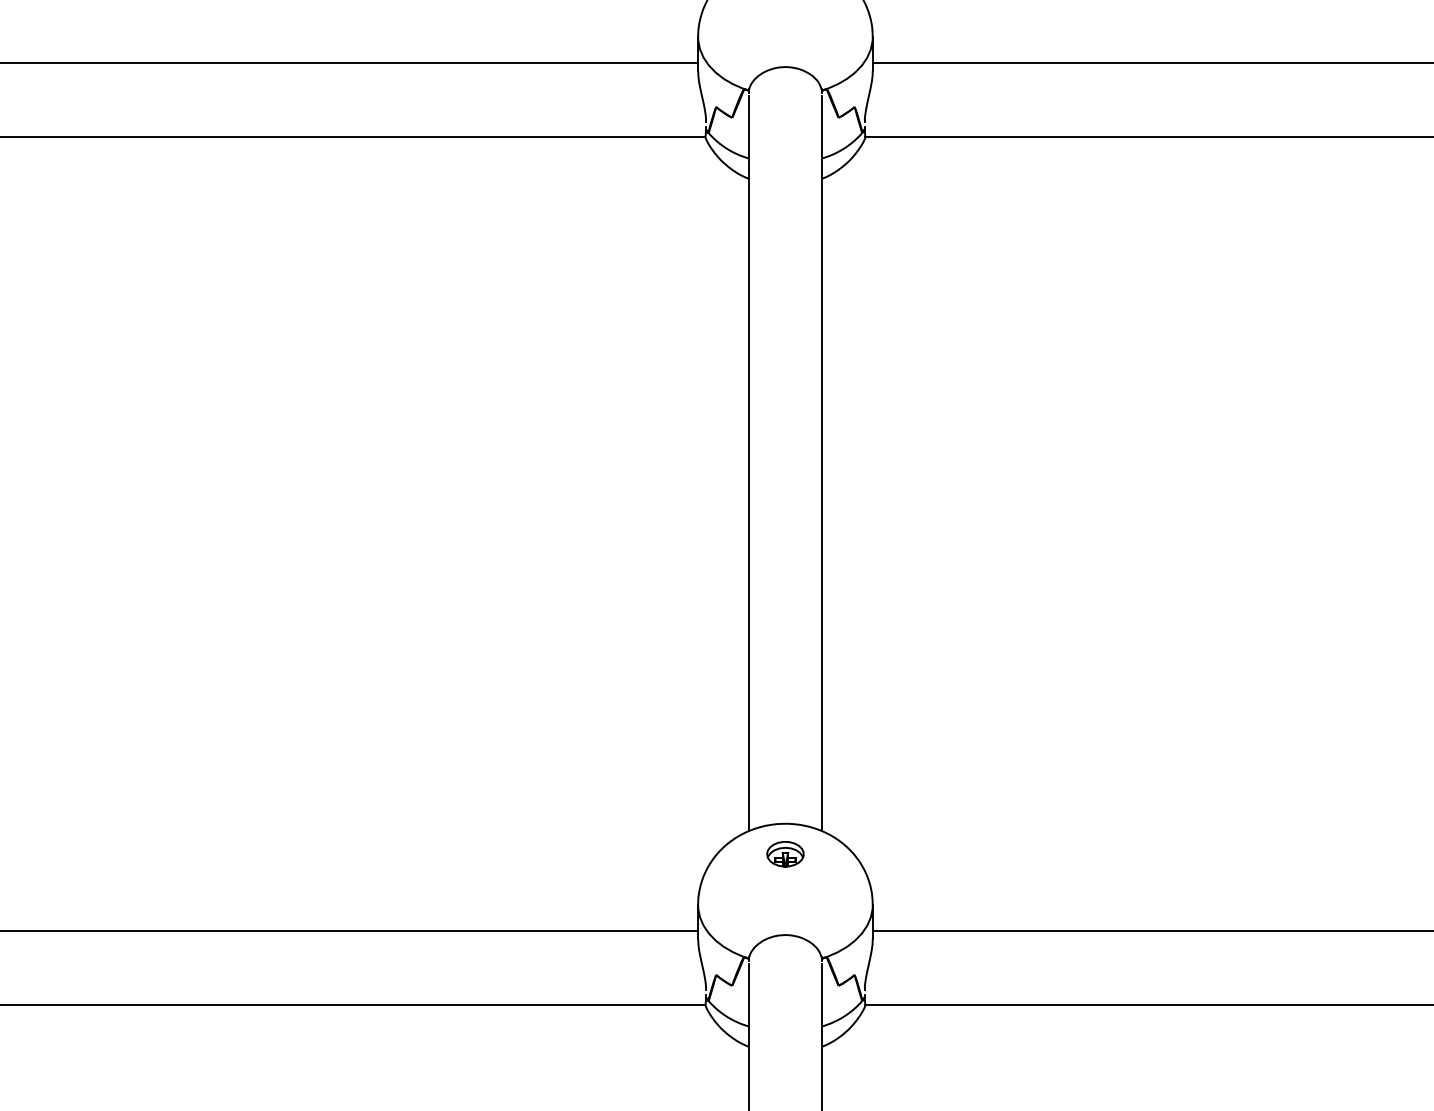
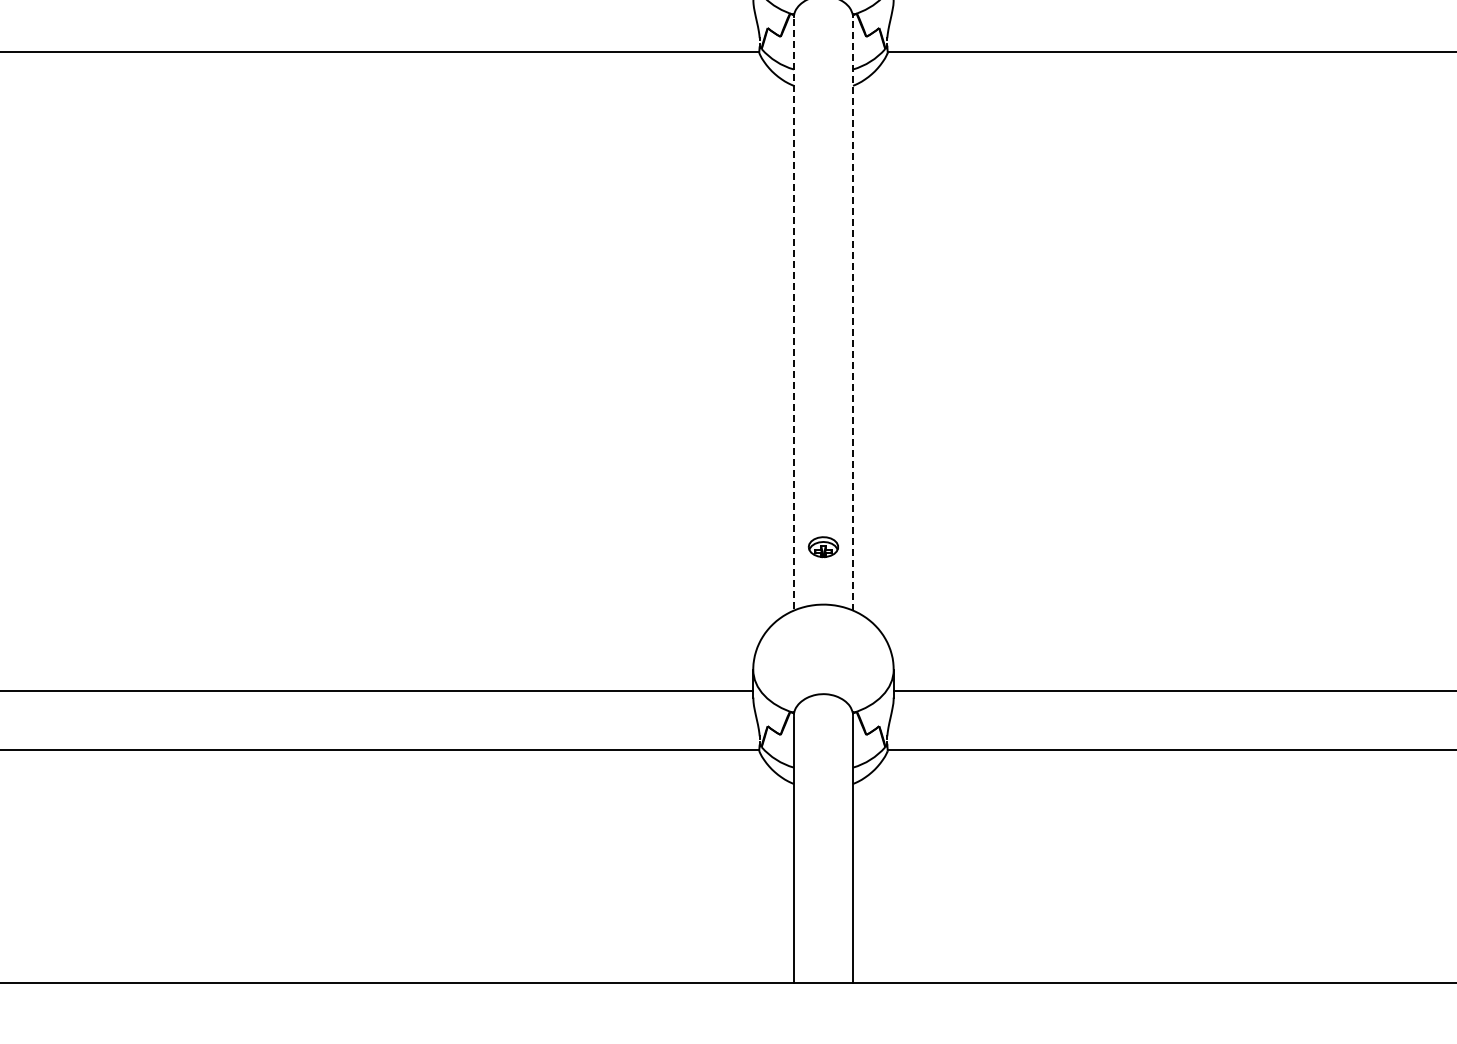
line: (748, 463) -> (793, 314), solid -> dashed
line: (822, 463) -> (853, 314), solid -> dashed
part: (785, 854) -> (823, 547), moved

